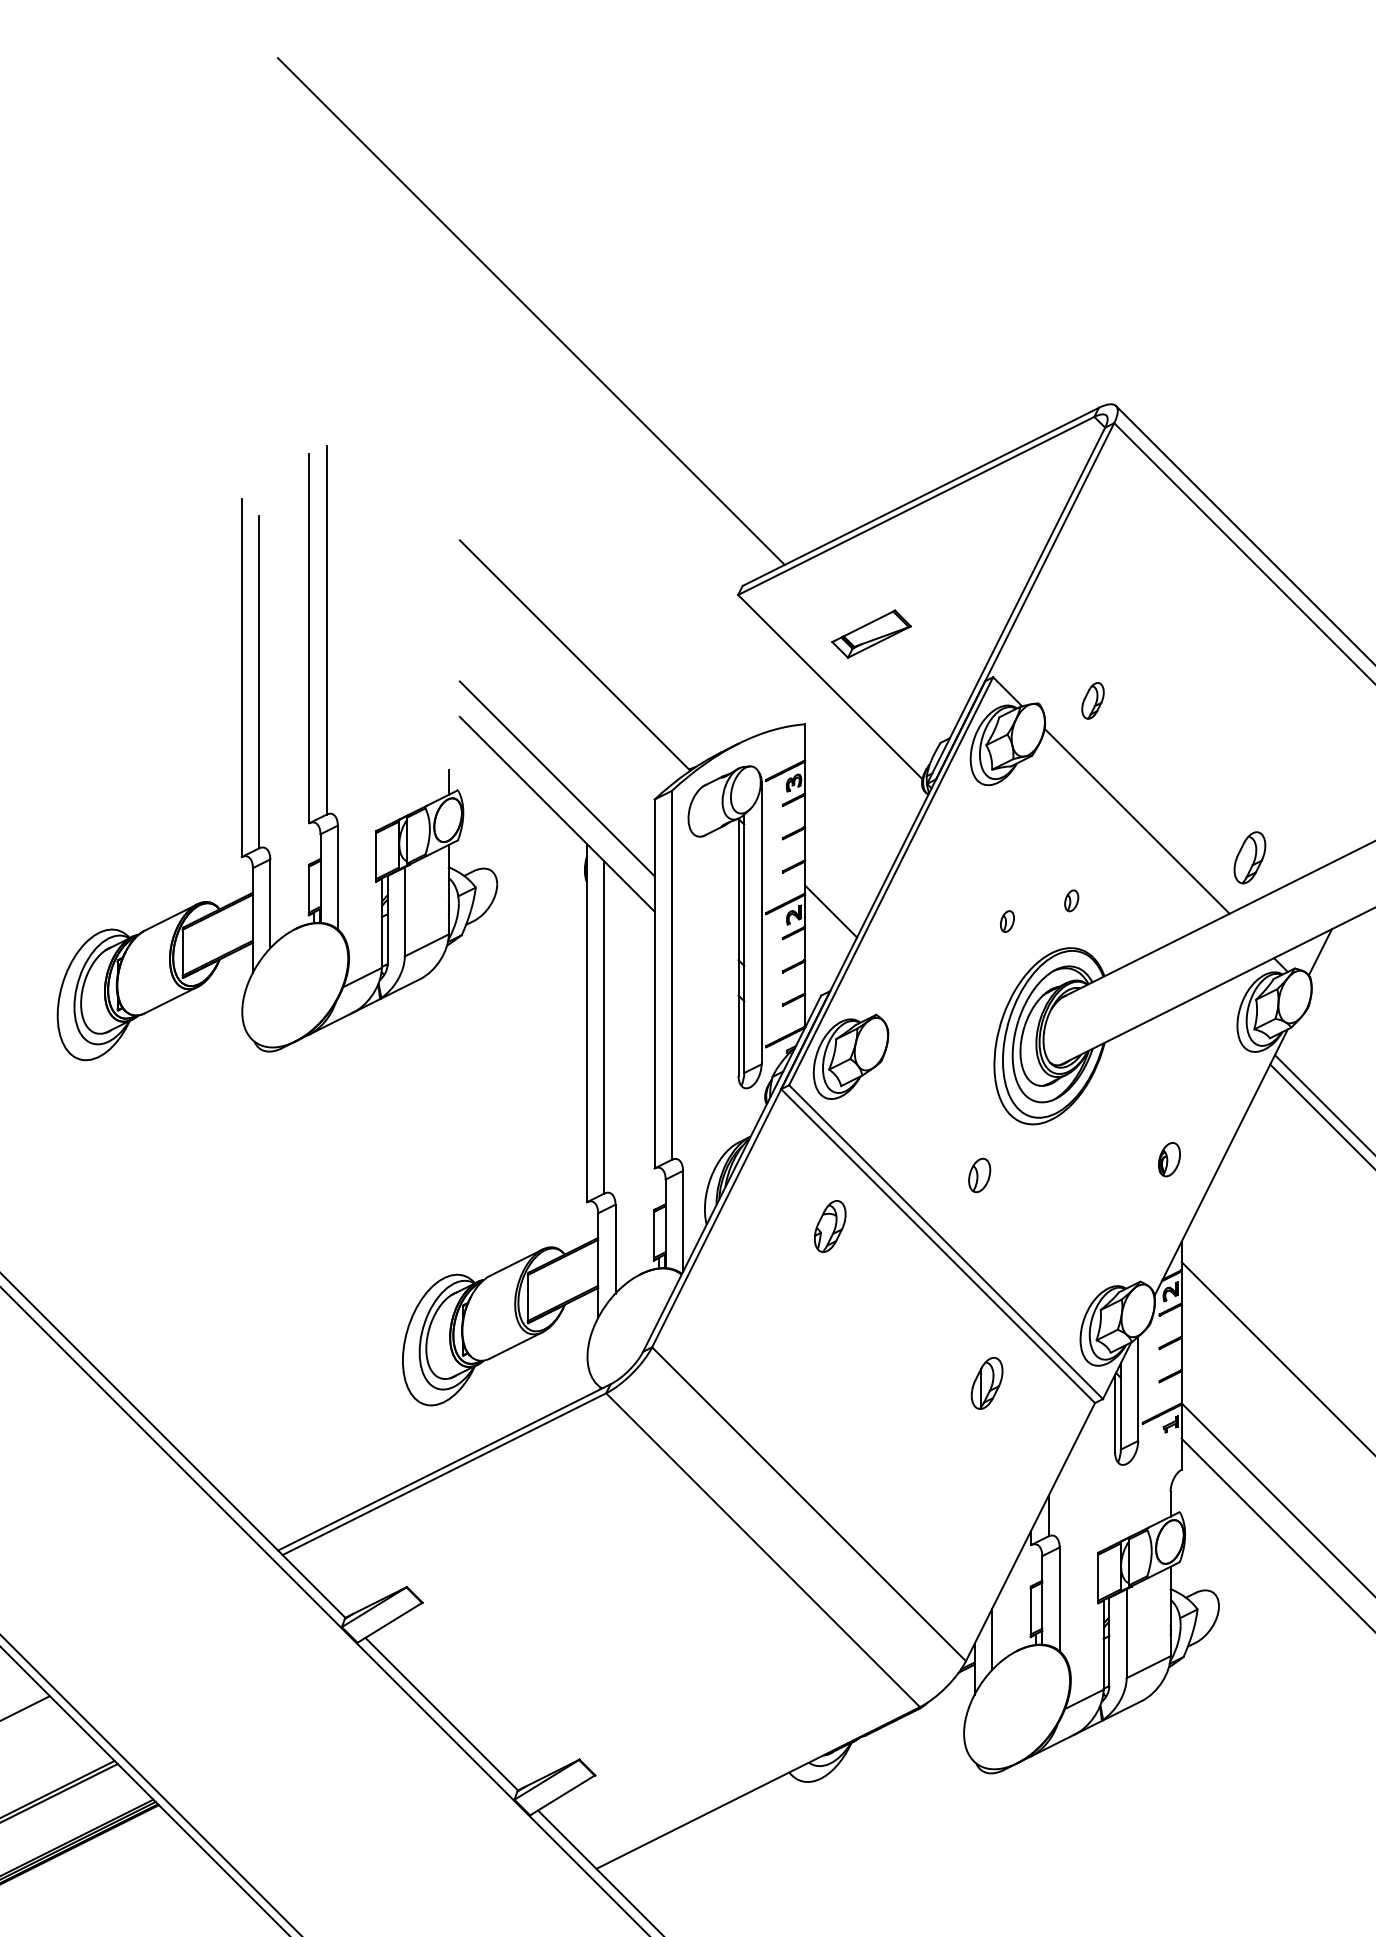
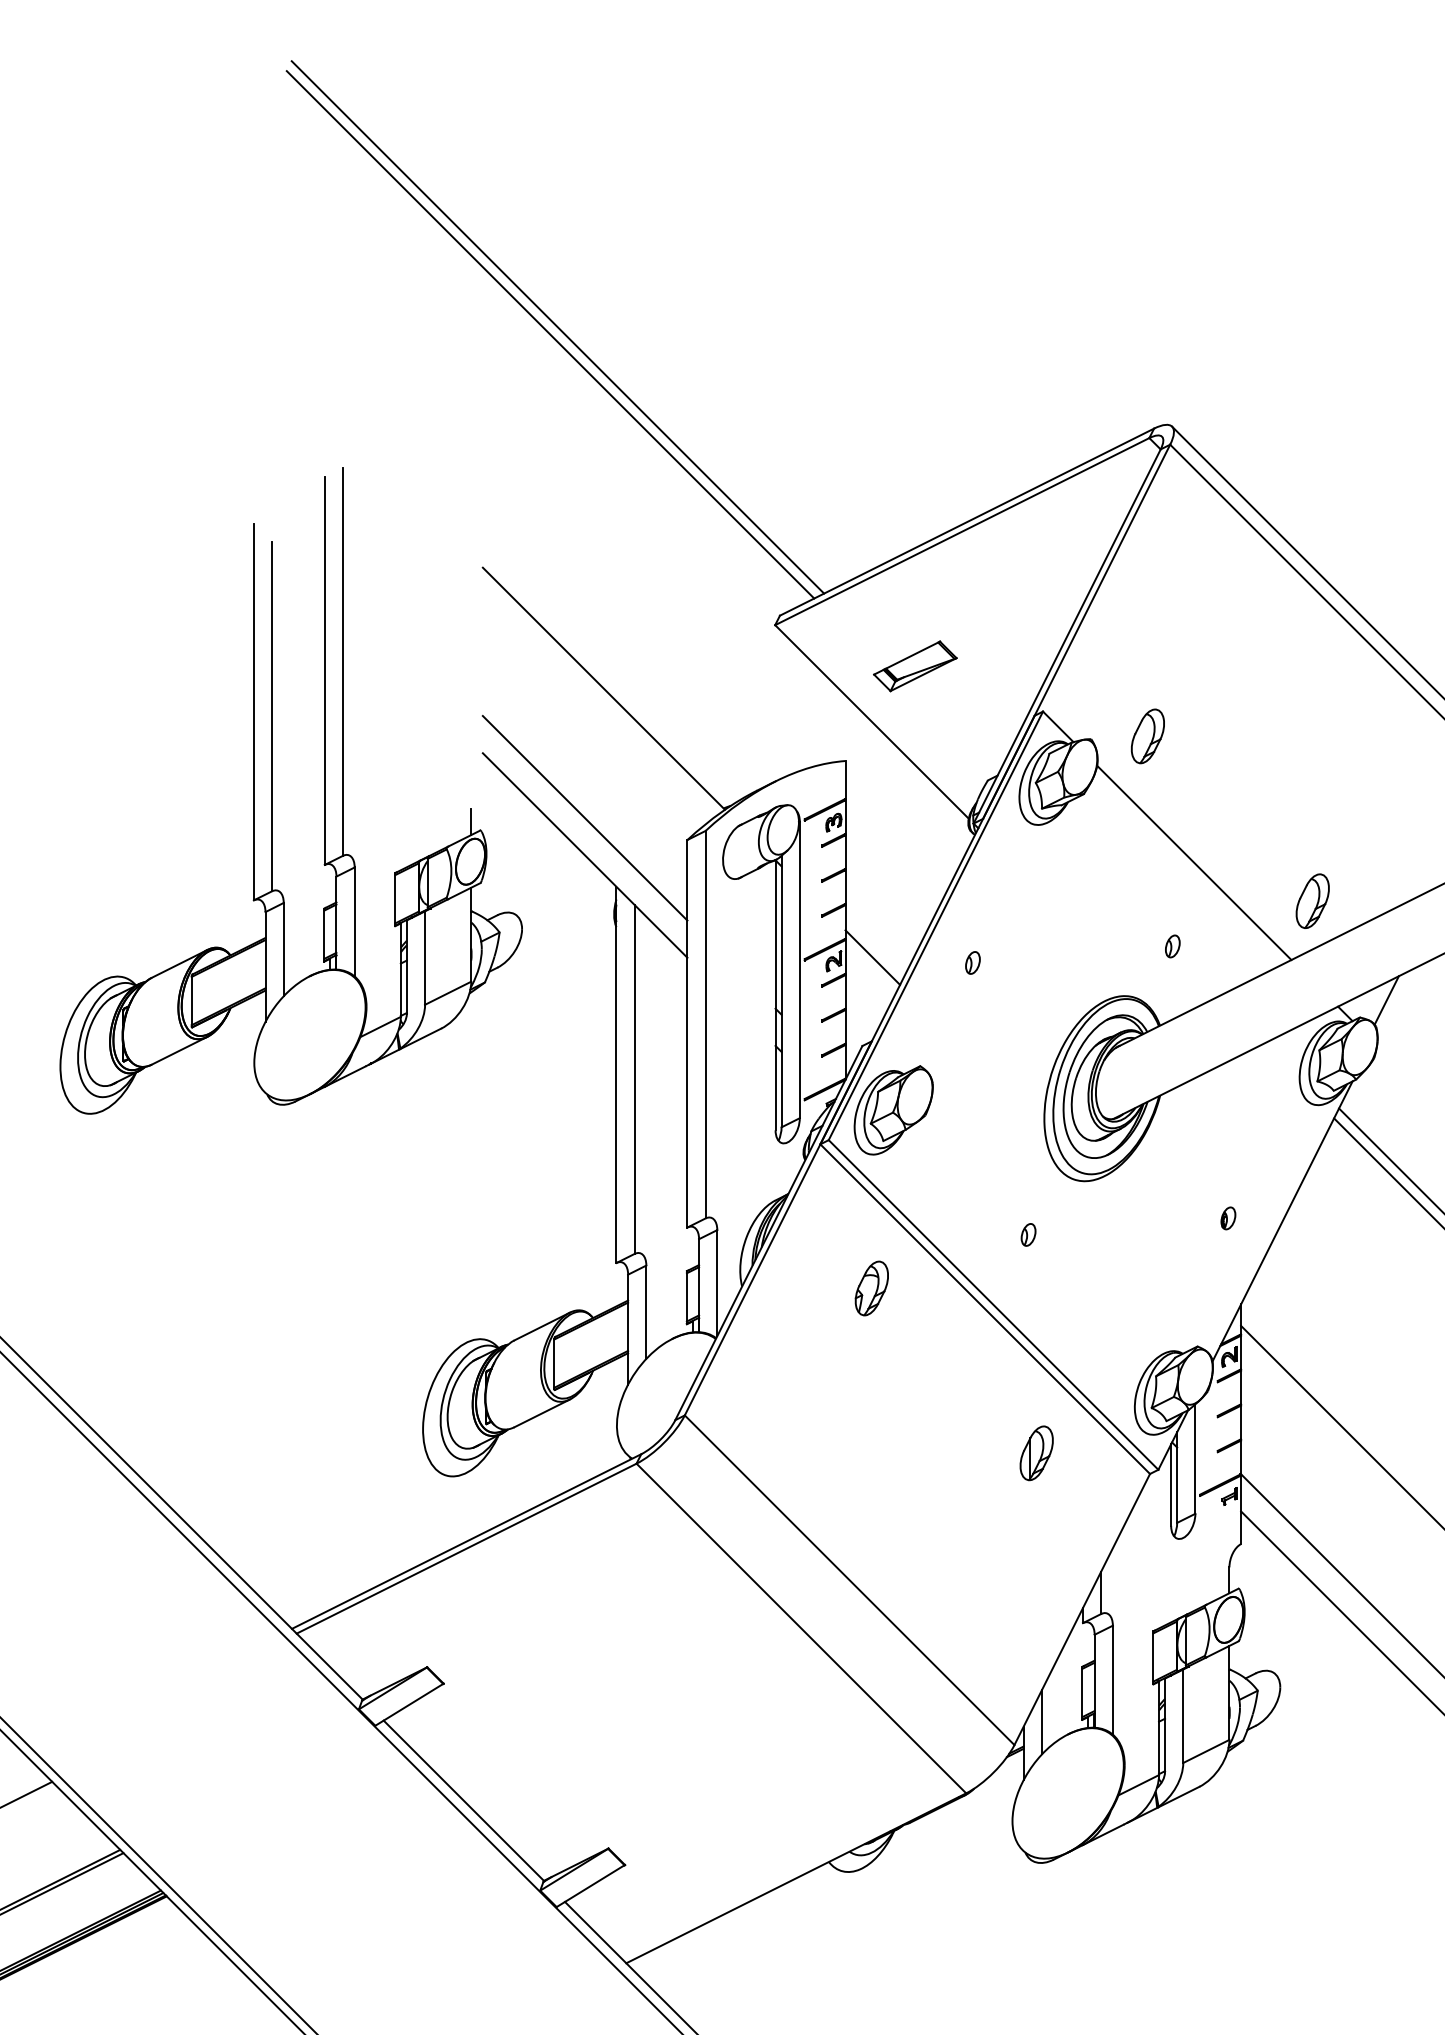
line: (524, 318) -> (550, 334), added
part: (1092, 700) -> (1147, 735), size x1.43
part: (1071, 900) -> (1172, 946), moved
part: (1007, 921) -> (973, 962), moved
part: (1169, 1159) -> (1228, 1218), size x0.62
part: (978, 1175) -> (1027, 1234), size x0.62

